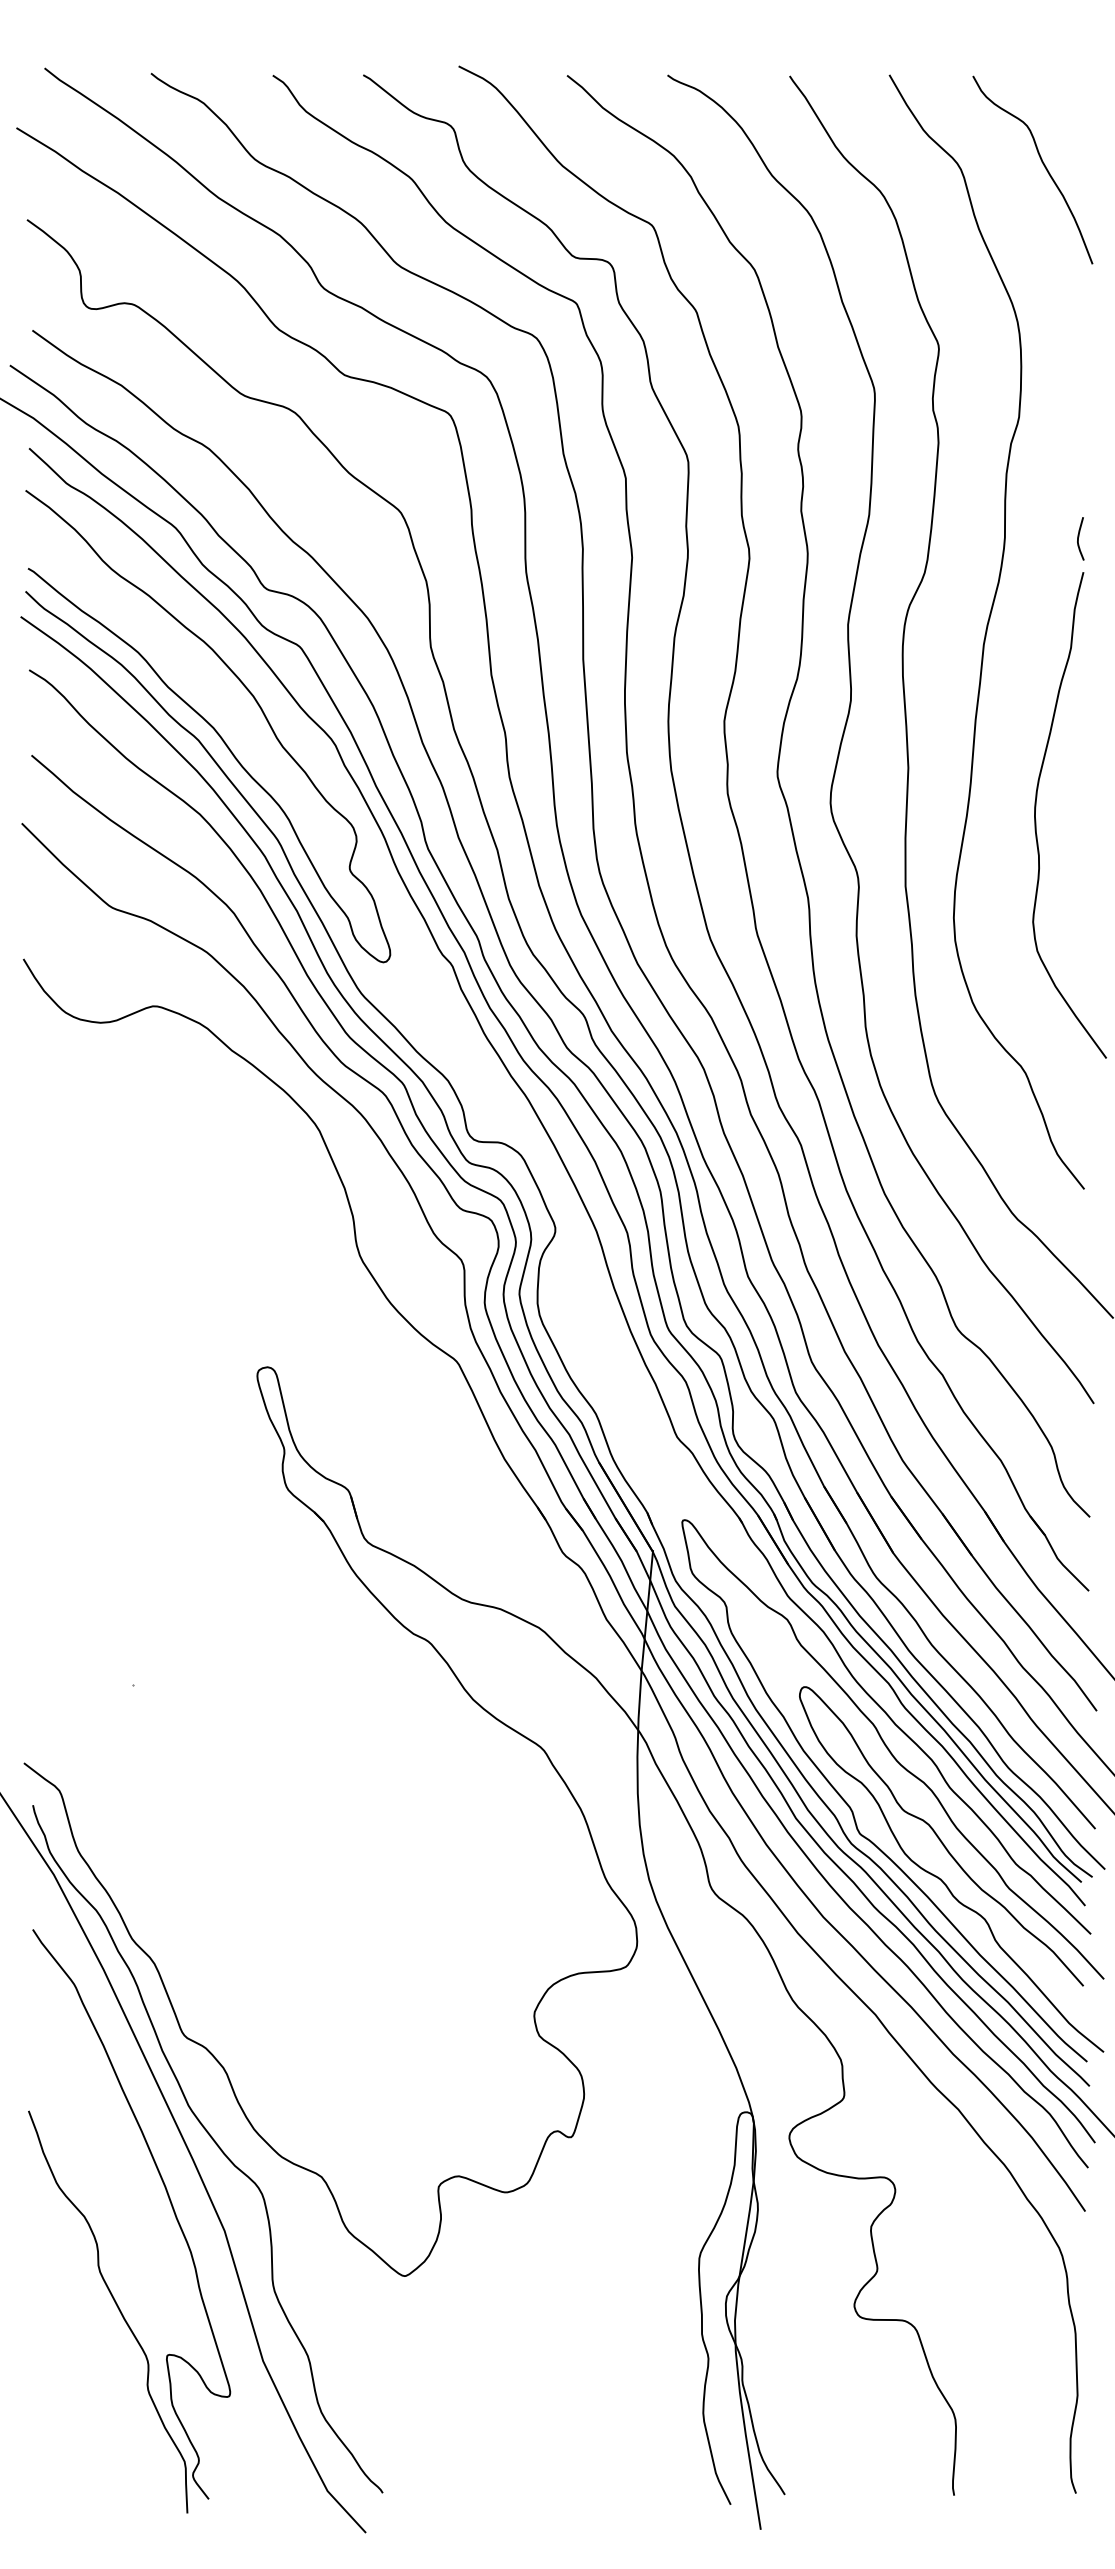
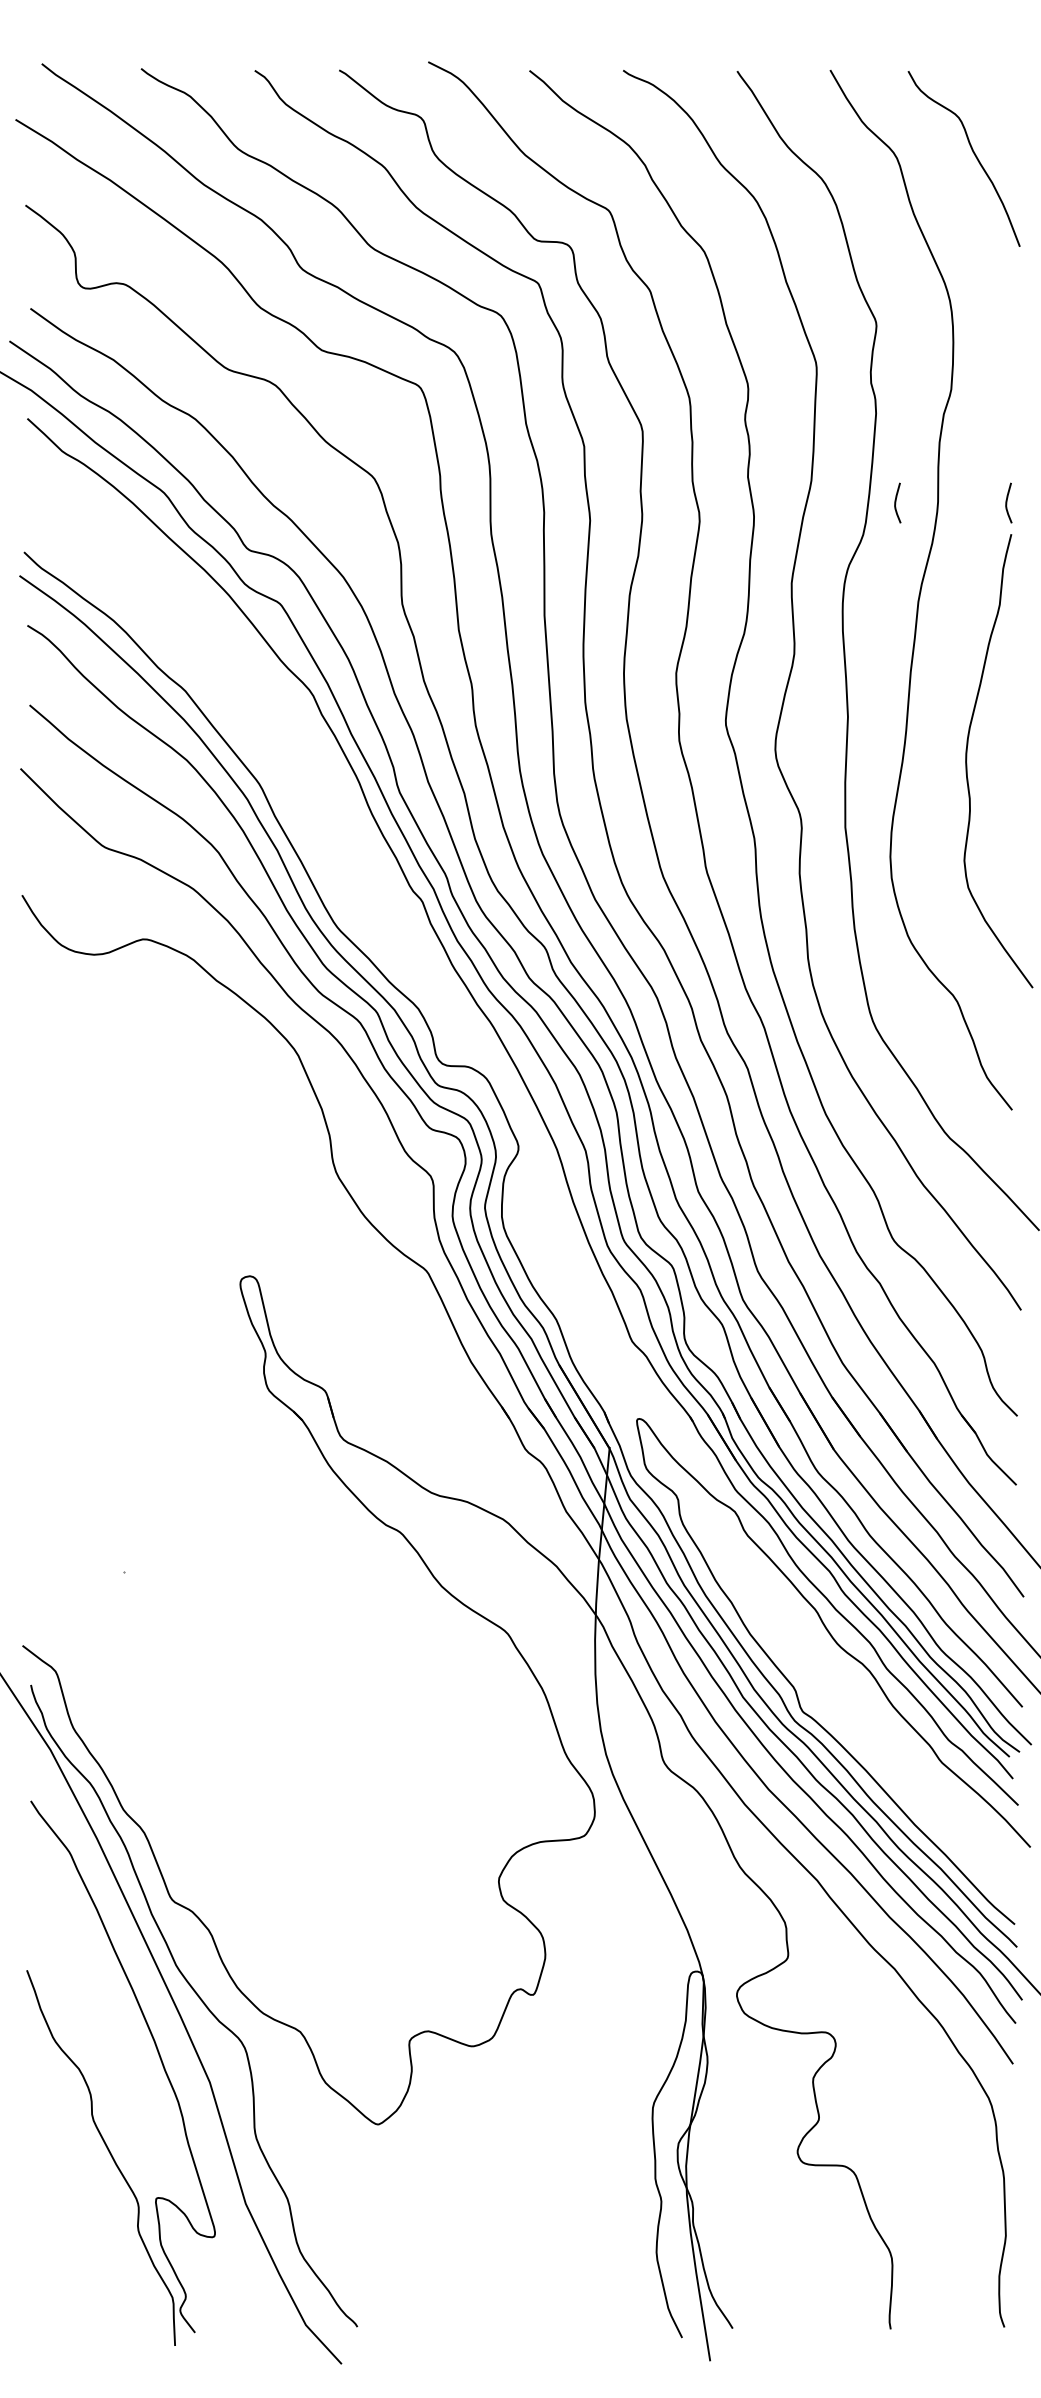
curve: (960, 537) -> (896, 501), added
curve: (209, 725) -> (195, 677), removed
curve: (956, 1863) -> (892, 1739), removed

